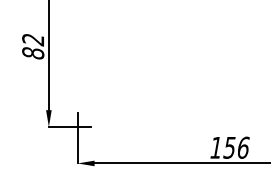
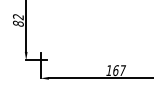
text: (237, 147) -> (119, 70), 156 -> 167

